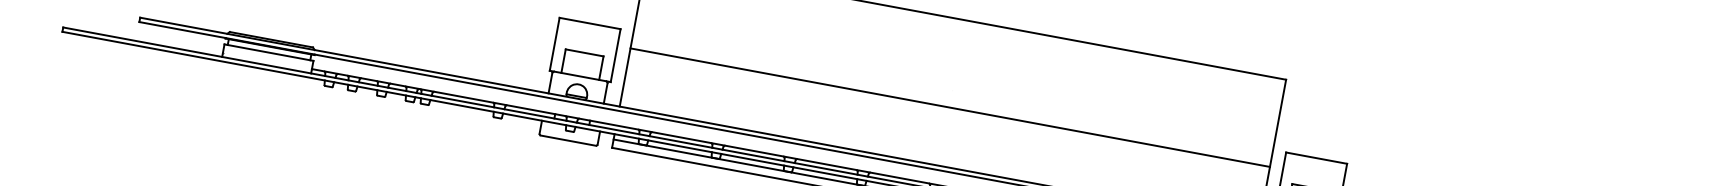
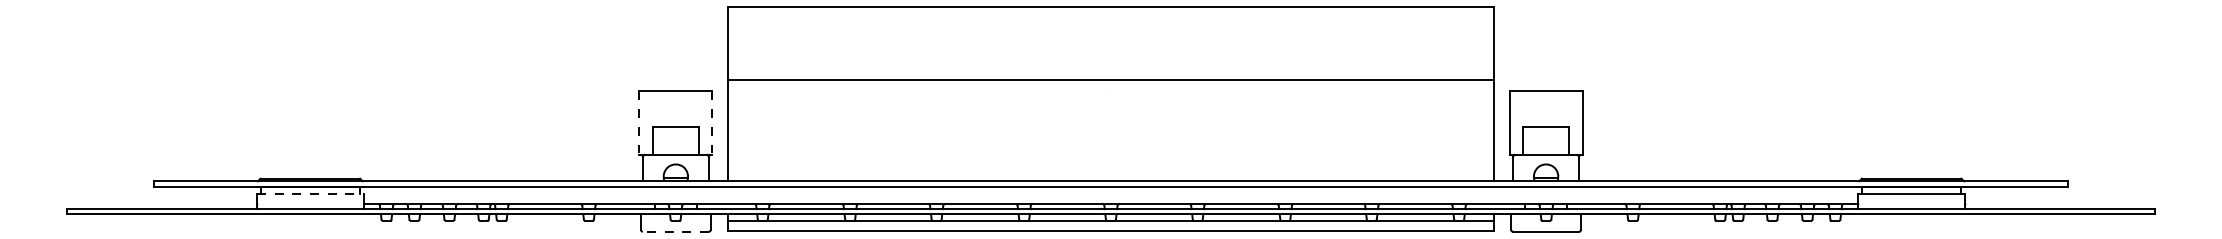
line: (554, 44) -> (639, 123), solid -> dashed
line: (269, 52) -> (310, 194), solid -> dashed
line: (615, 55) -> (712, 123), solid -> dashed
line: (949, 107) -> (1110, 79), moved
line: (568, 140) -> (675, 231), solid -> dashed

